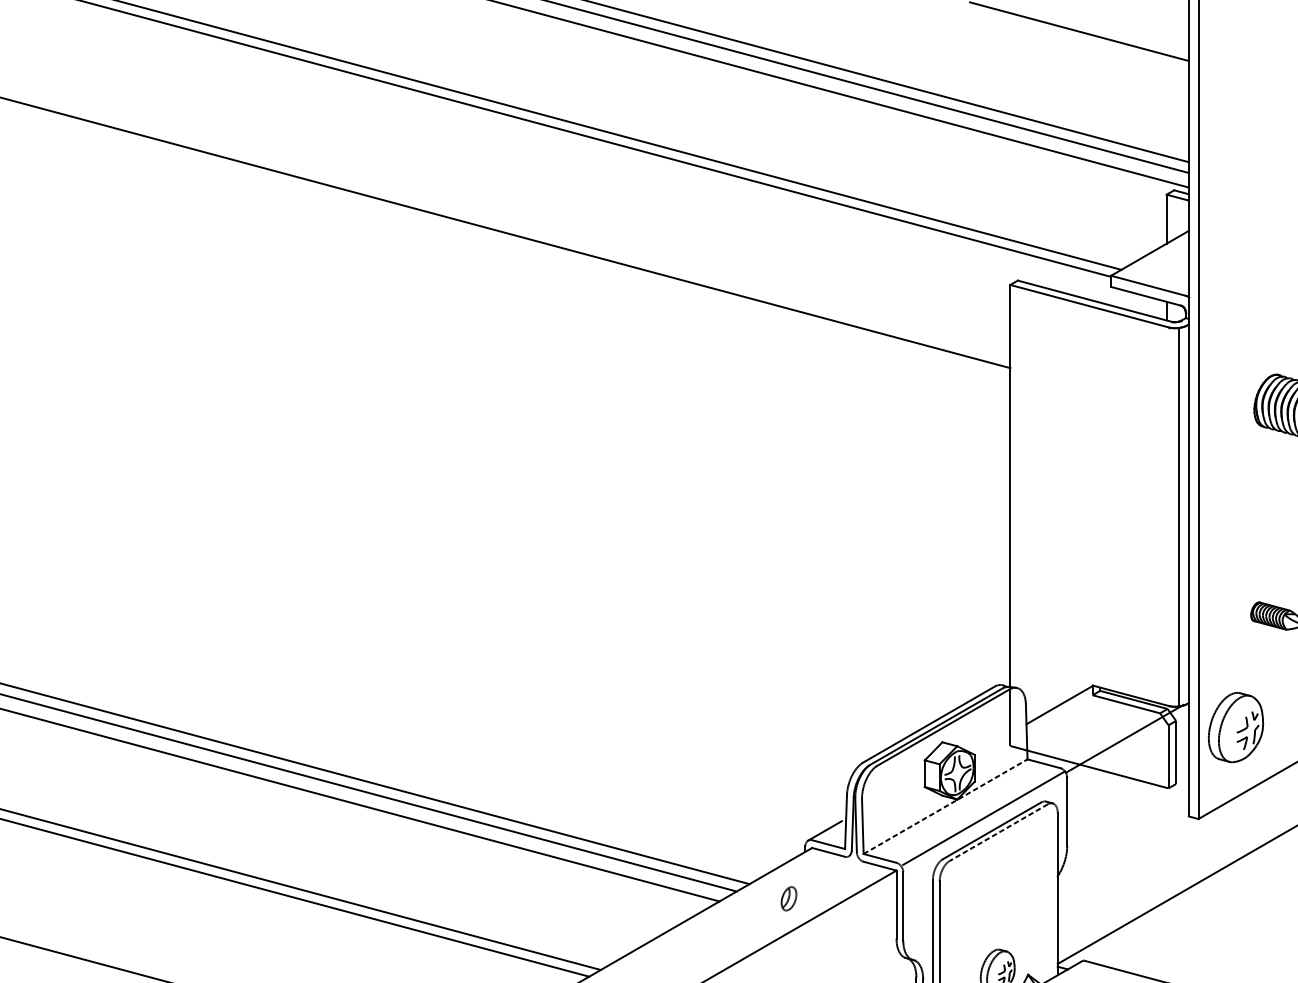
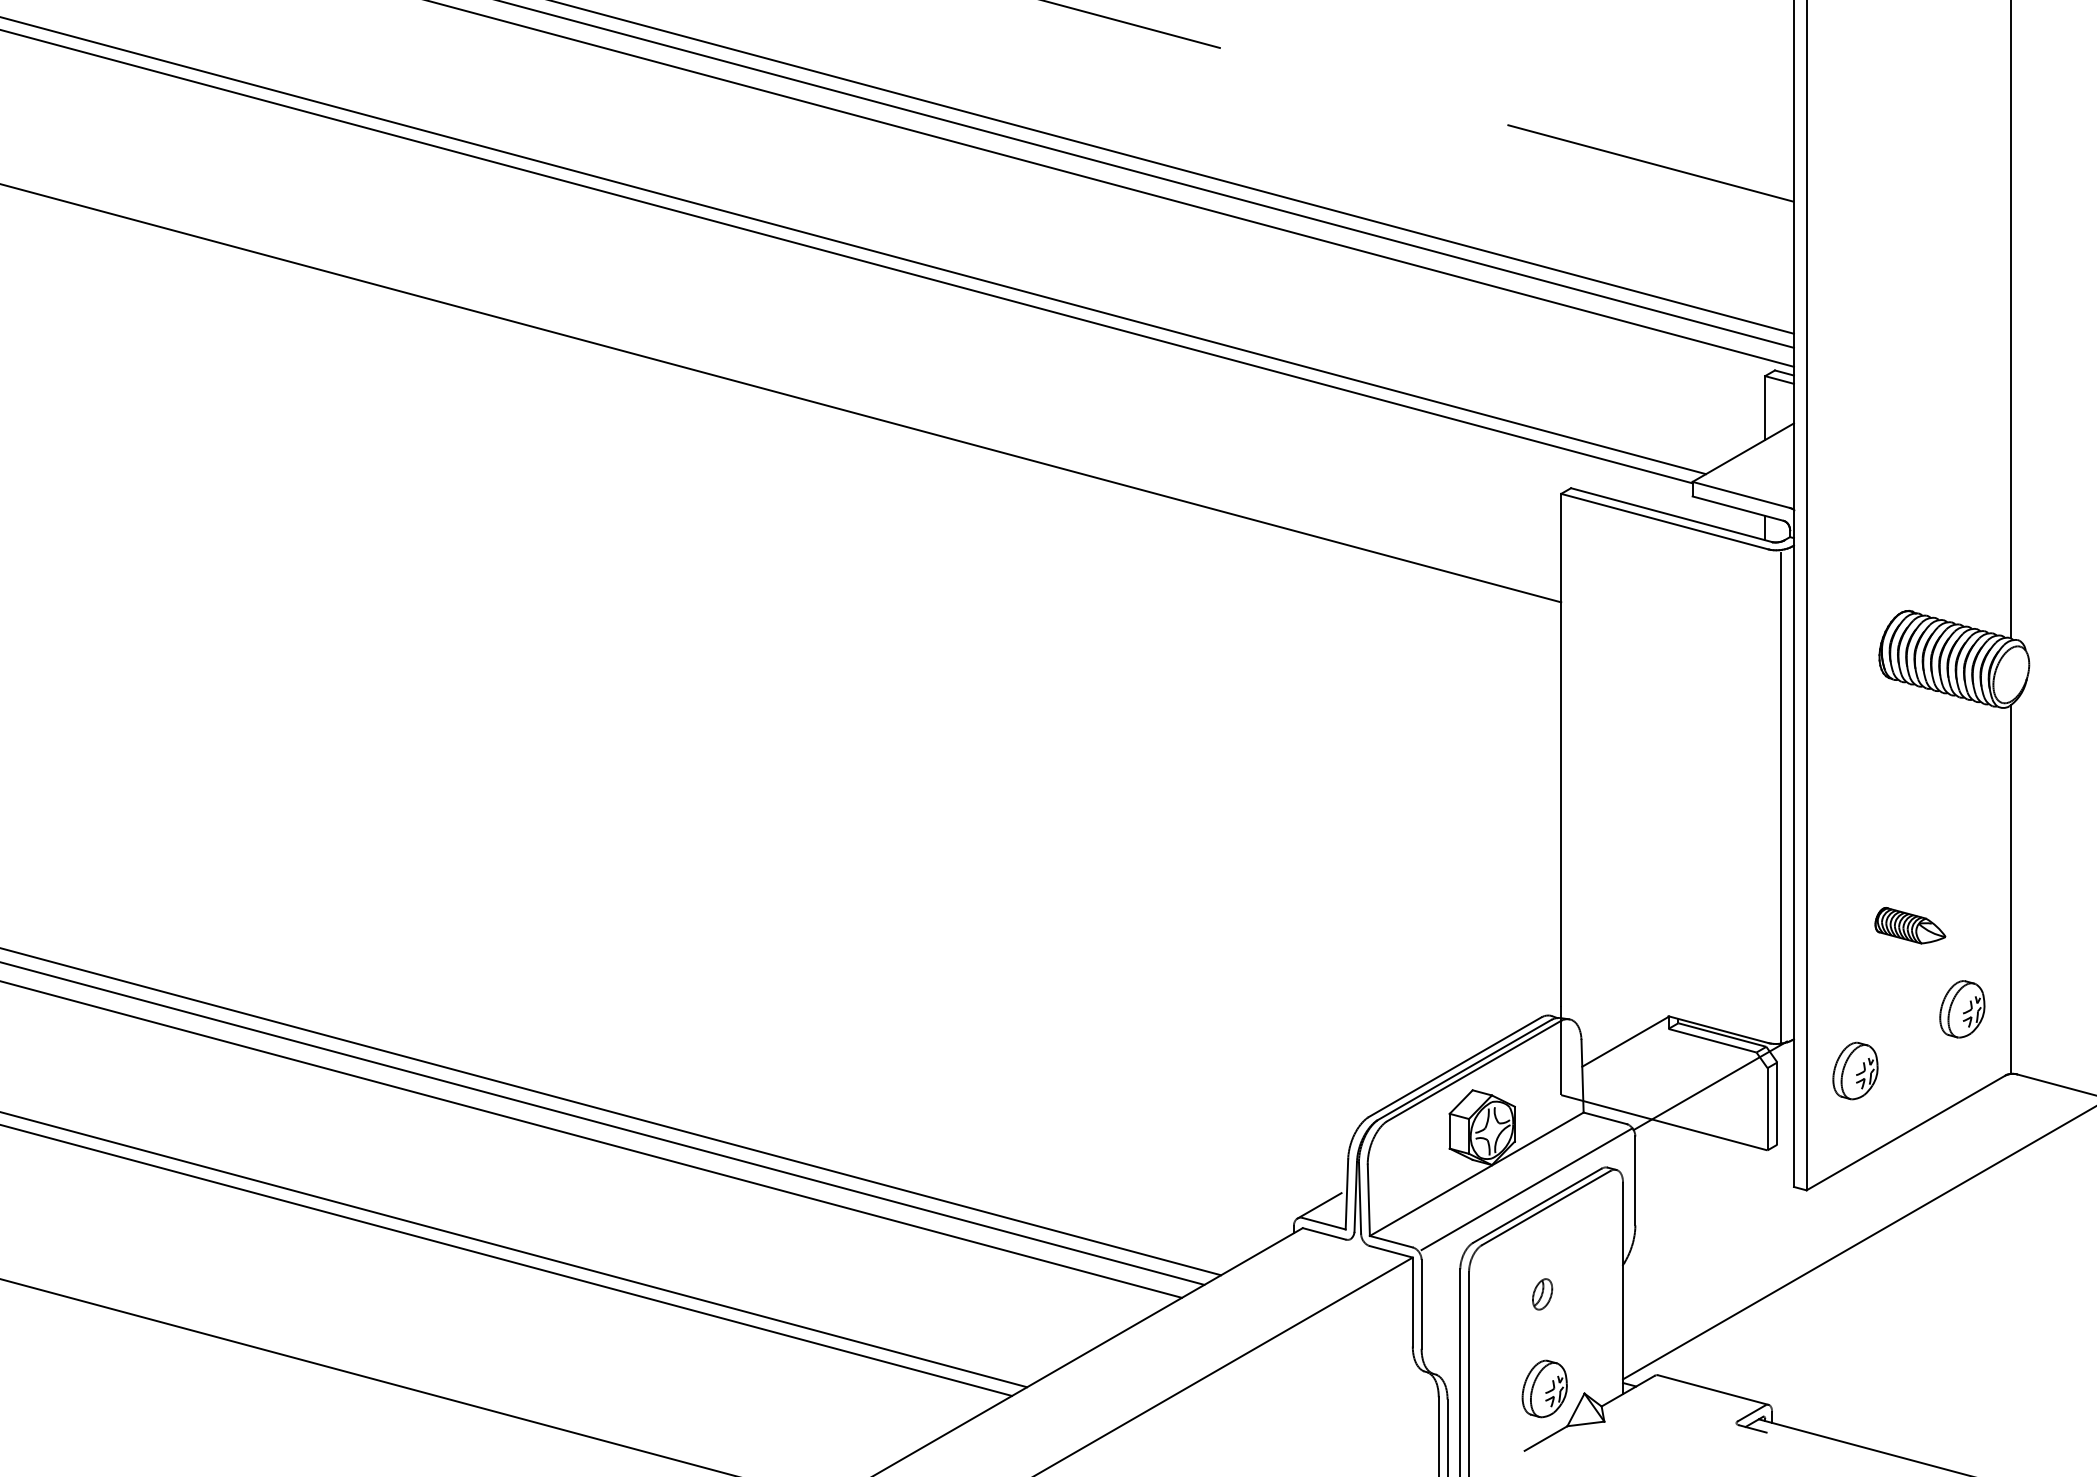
part: (1236, 727) -> (1855, 1070), size x0.62
line: (946, 806) -> (1477, 1174), dashed -> solid
line: (998, 832) -> (1545, 1208), dashed -> solid
part: (788, 898) -> (1542, 1294), moved

